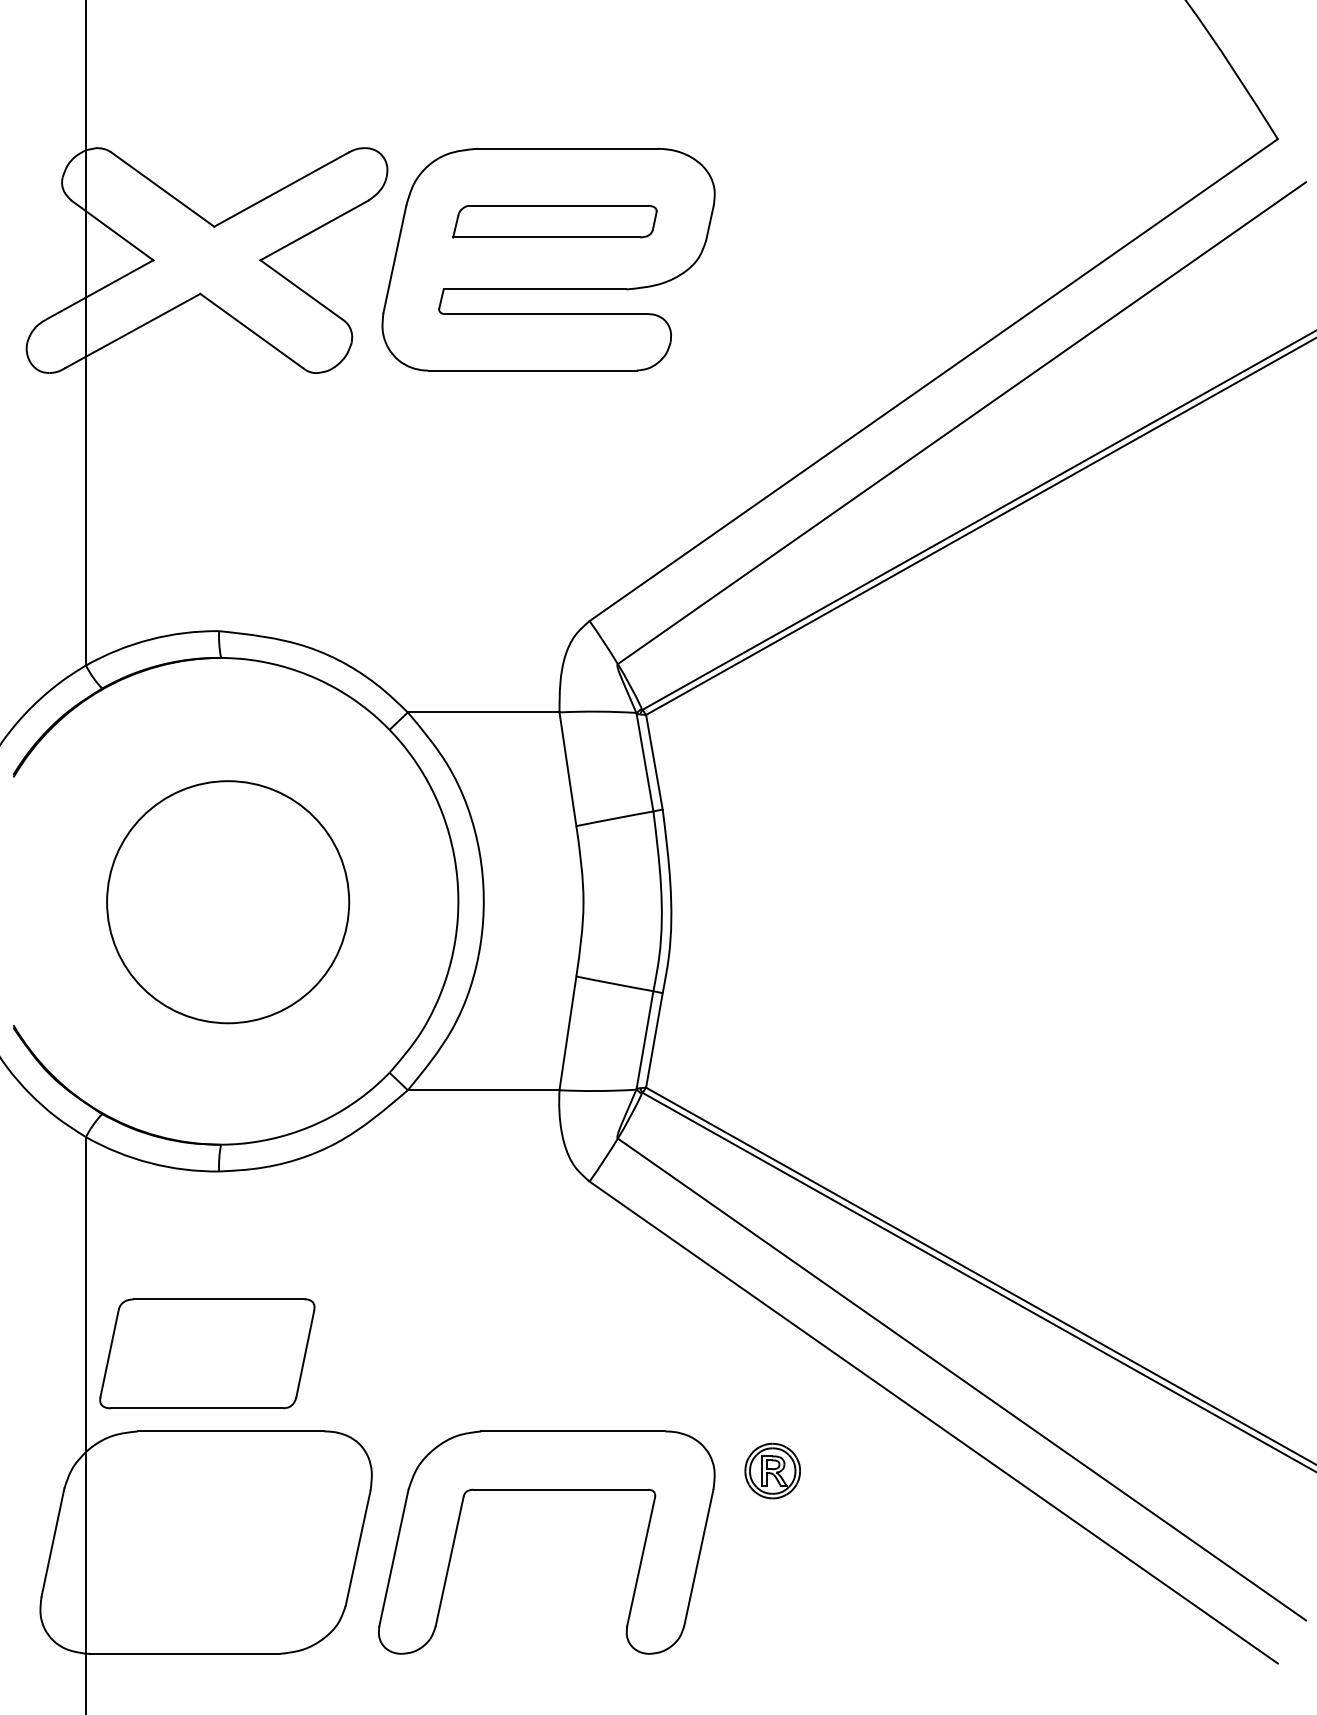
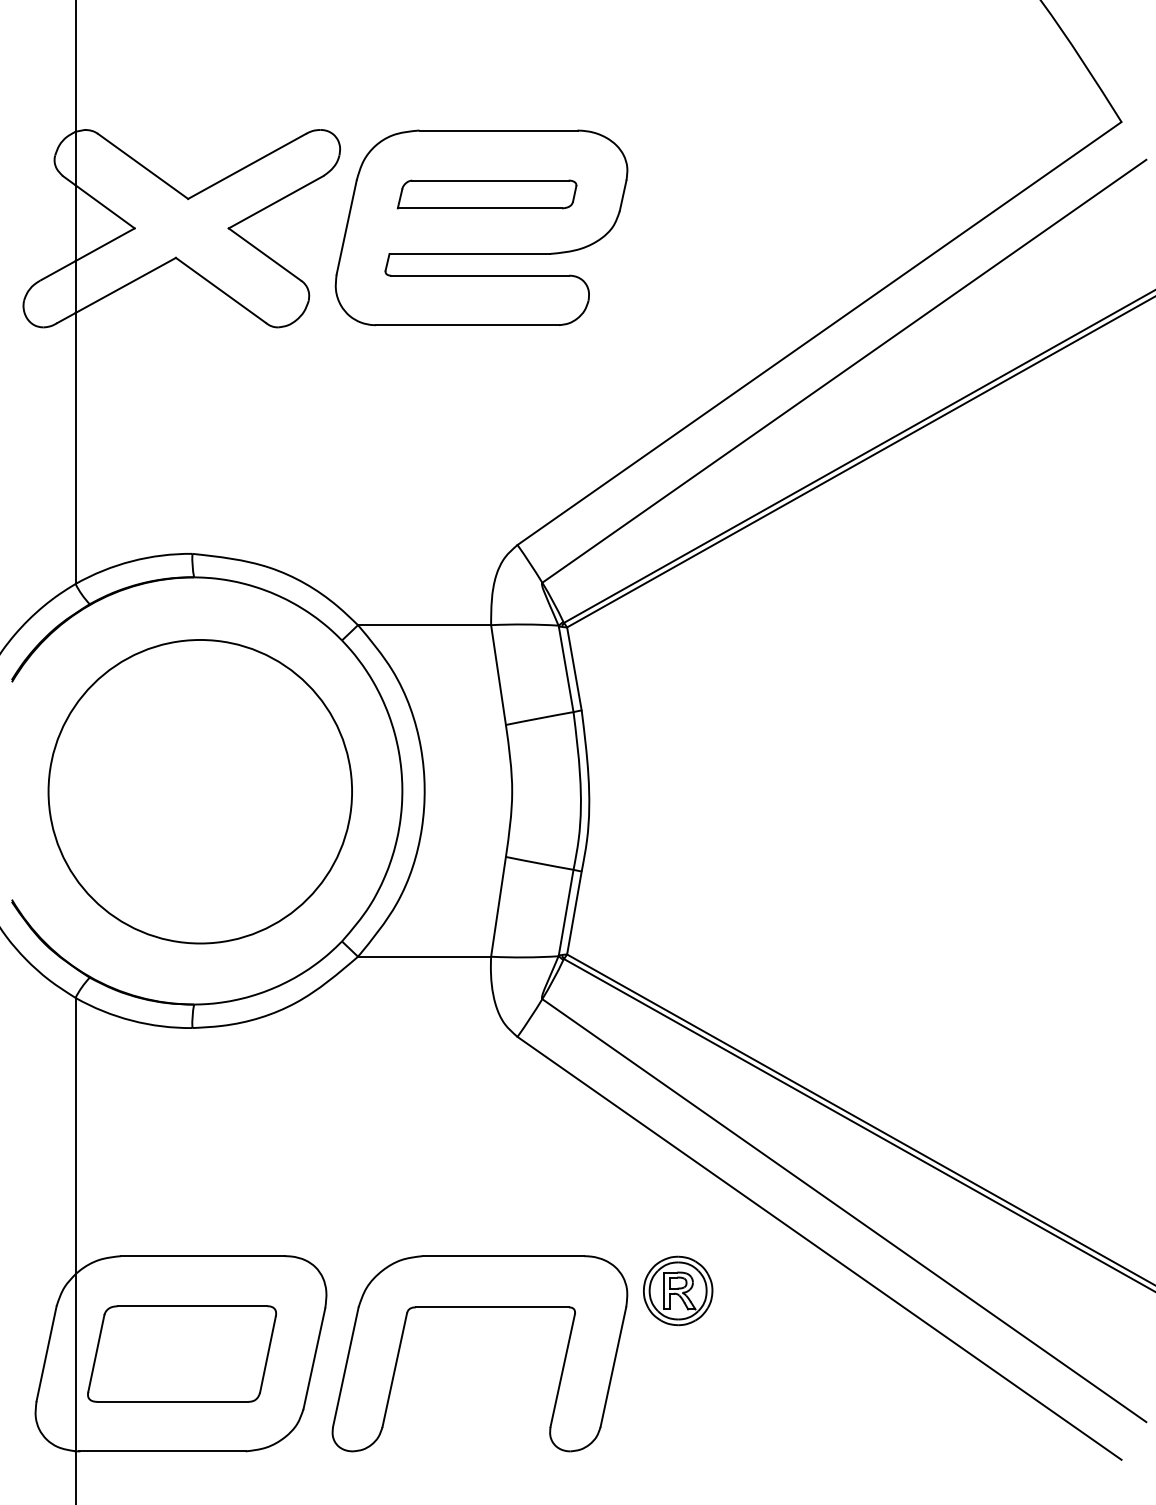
circle: (228, 901) -> (200, 791), size x1.43
part: (206, 1353) -> (181, 1353), moved
part: (773, 1470) -> (678, 1290), size x1.43

